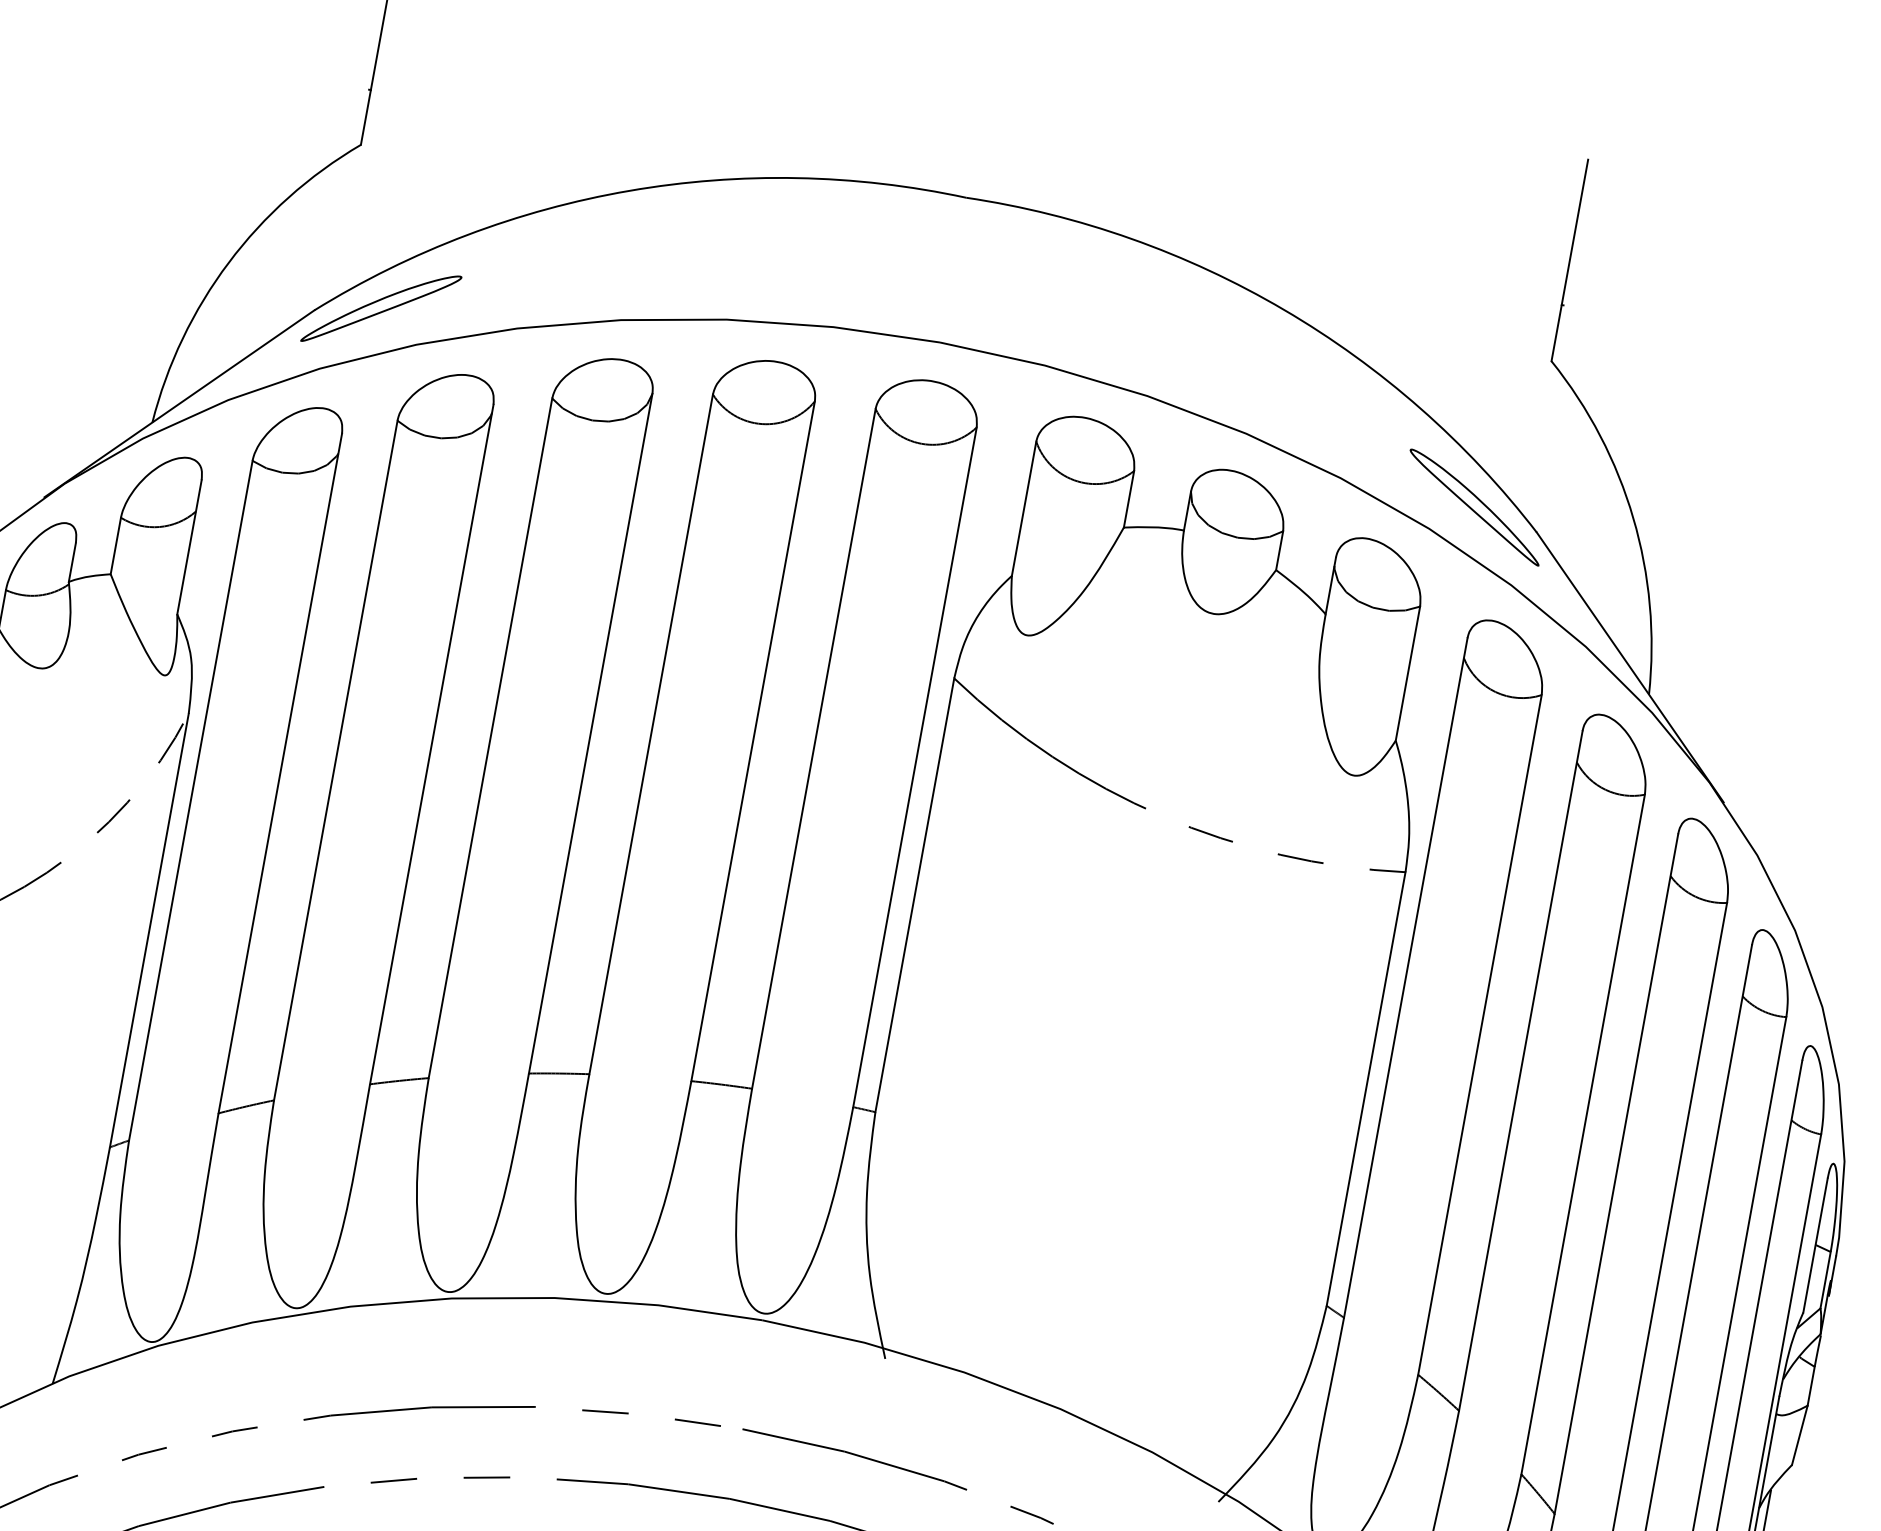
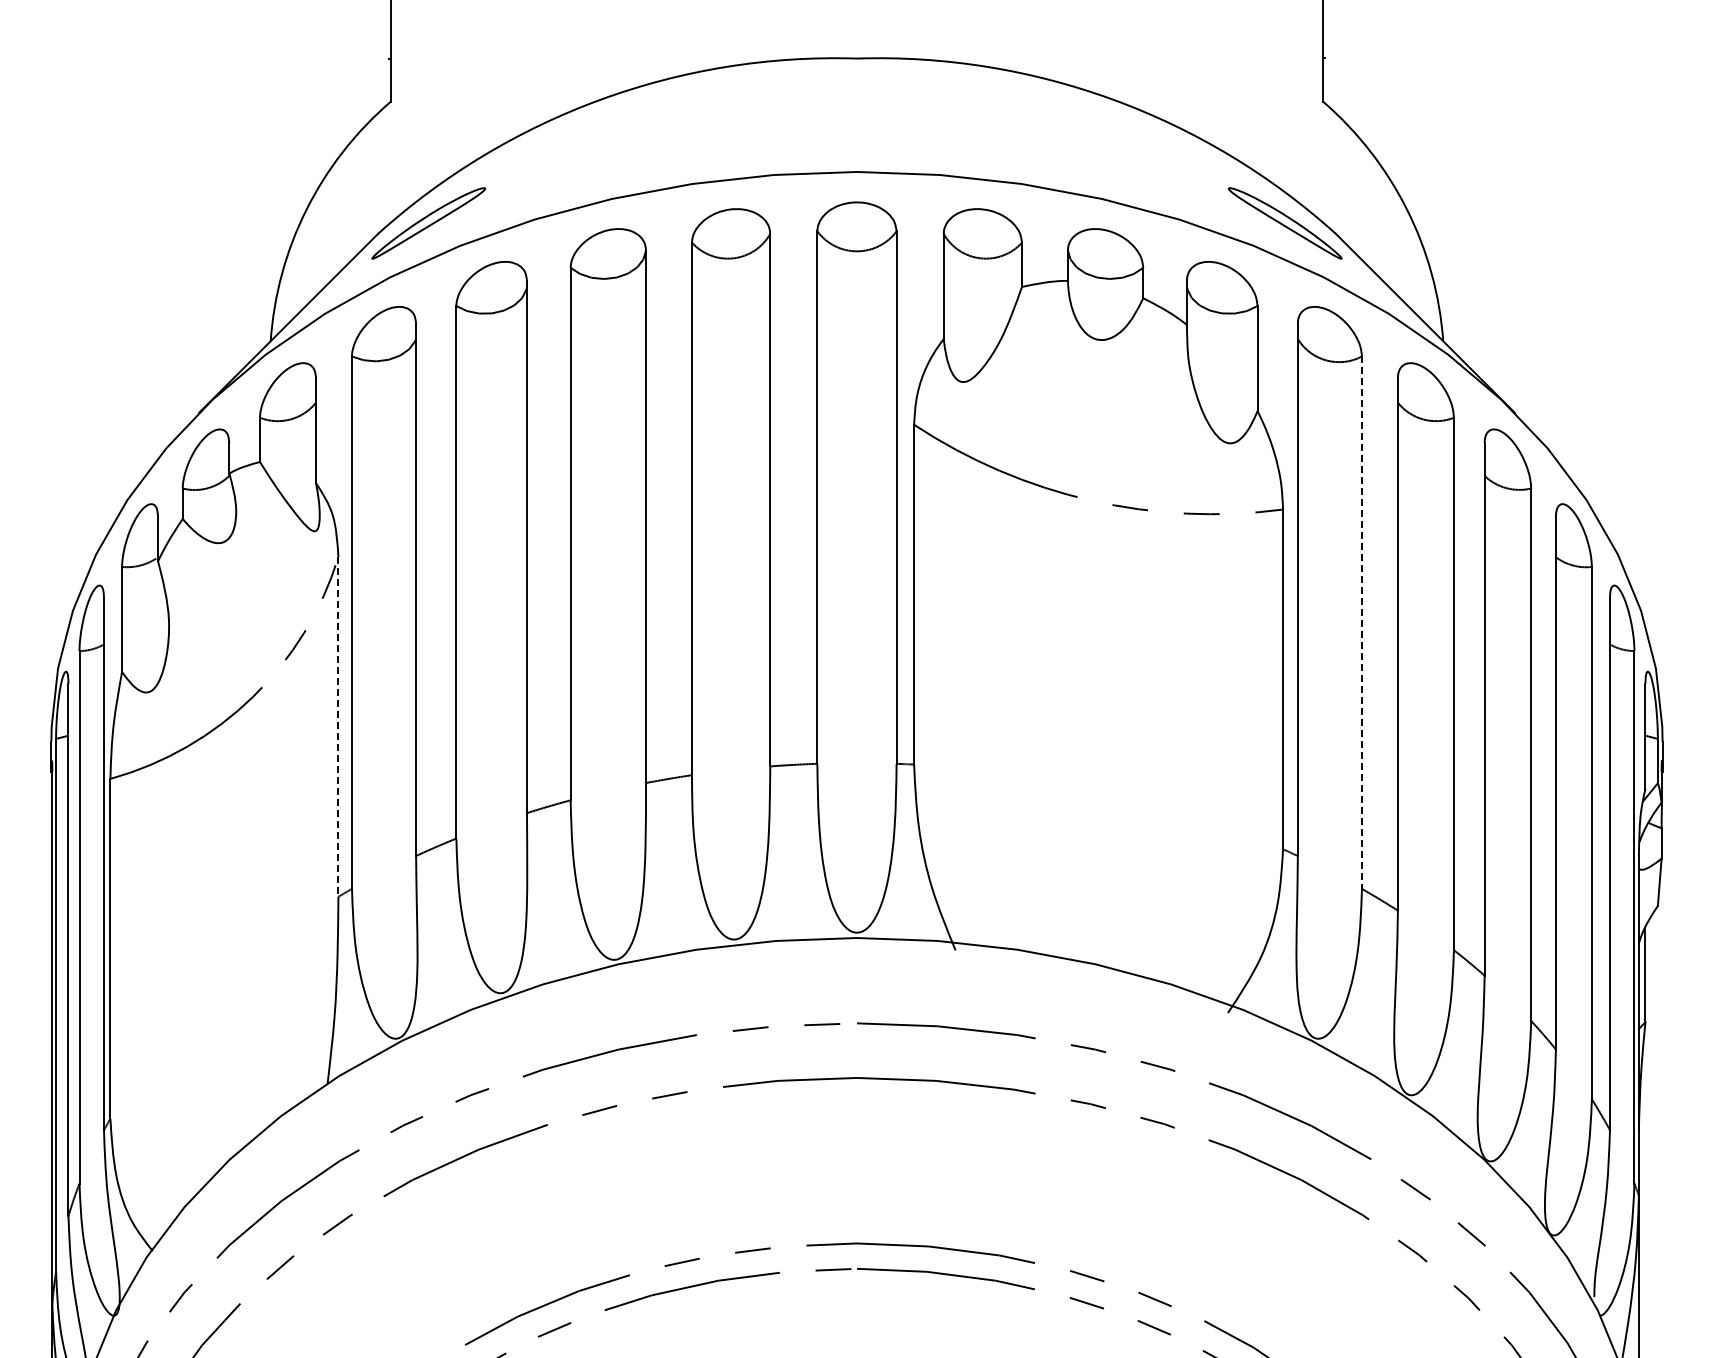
line: (149, 930) -> (338, 726), solid -> dashed
line: (1479, 1035) -> (1361, 623), solid -> dashed

